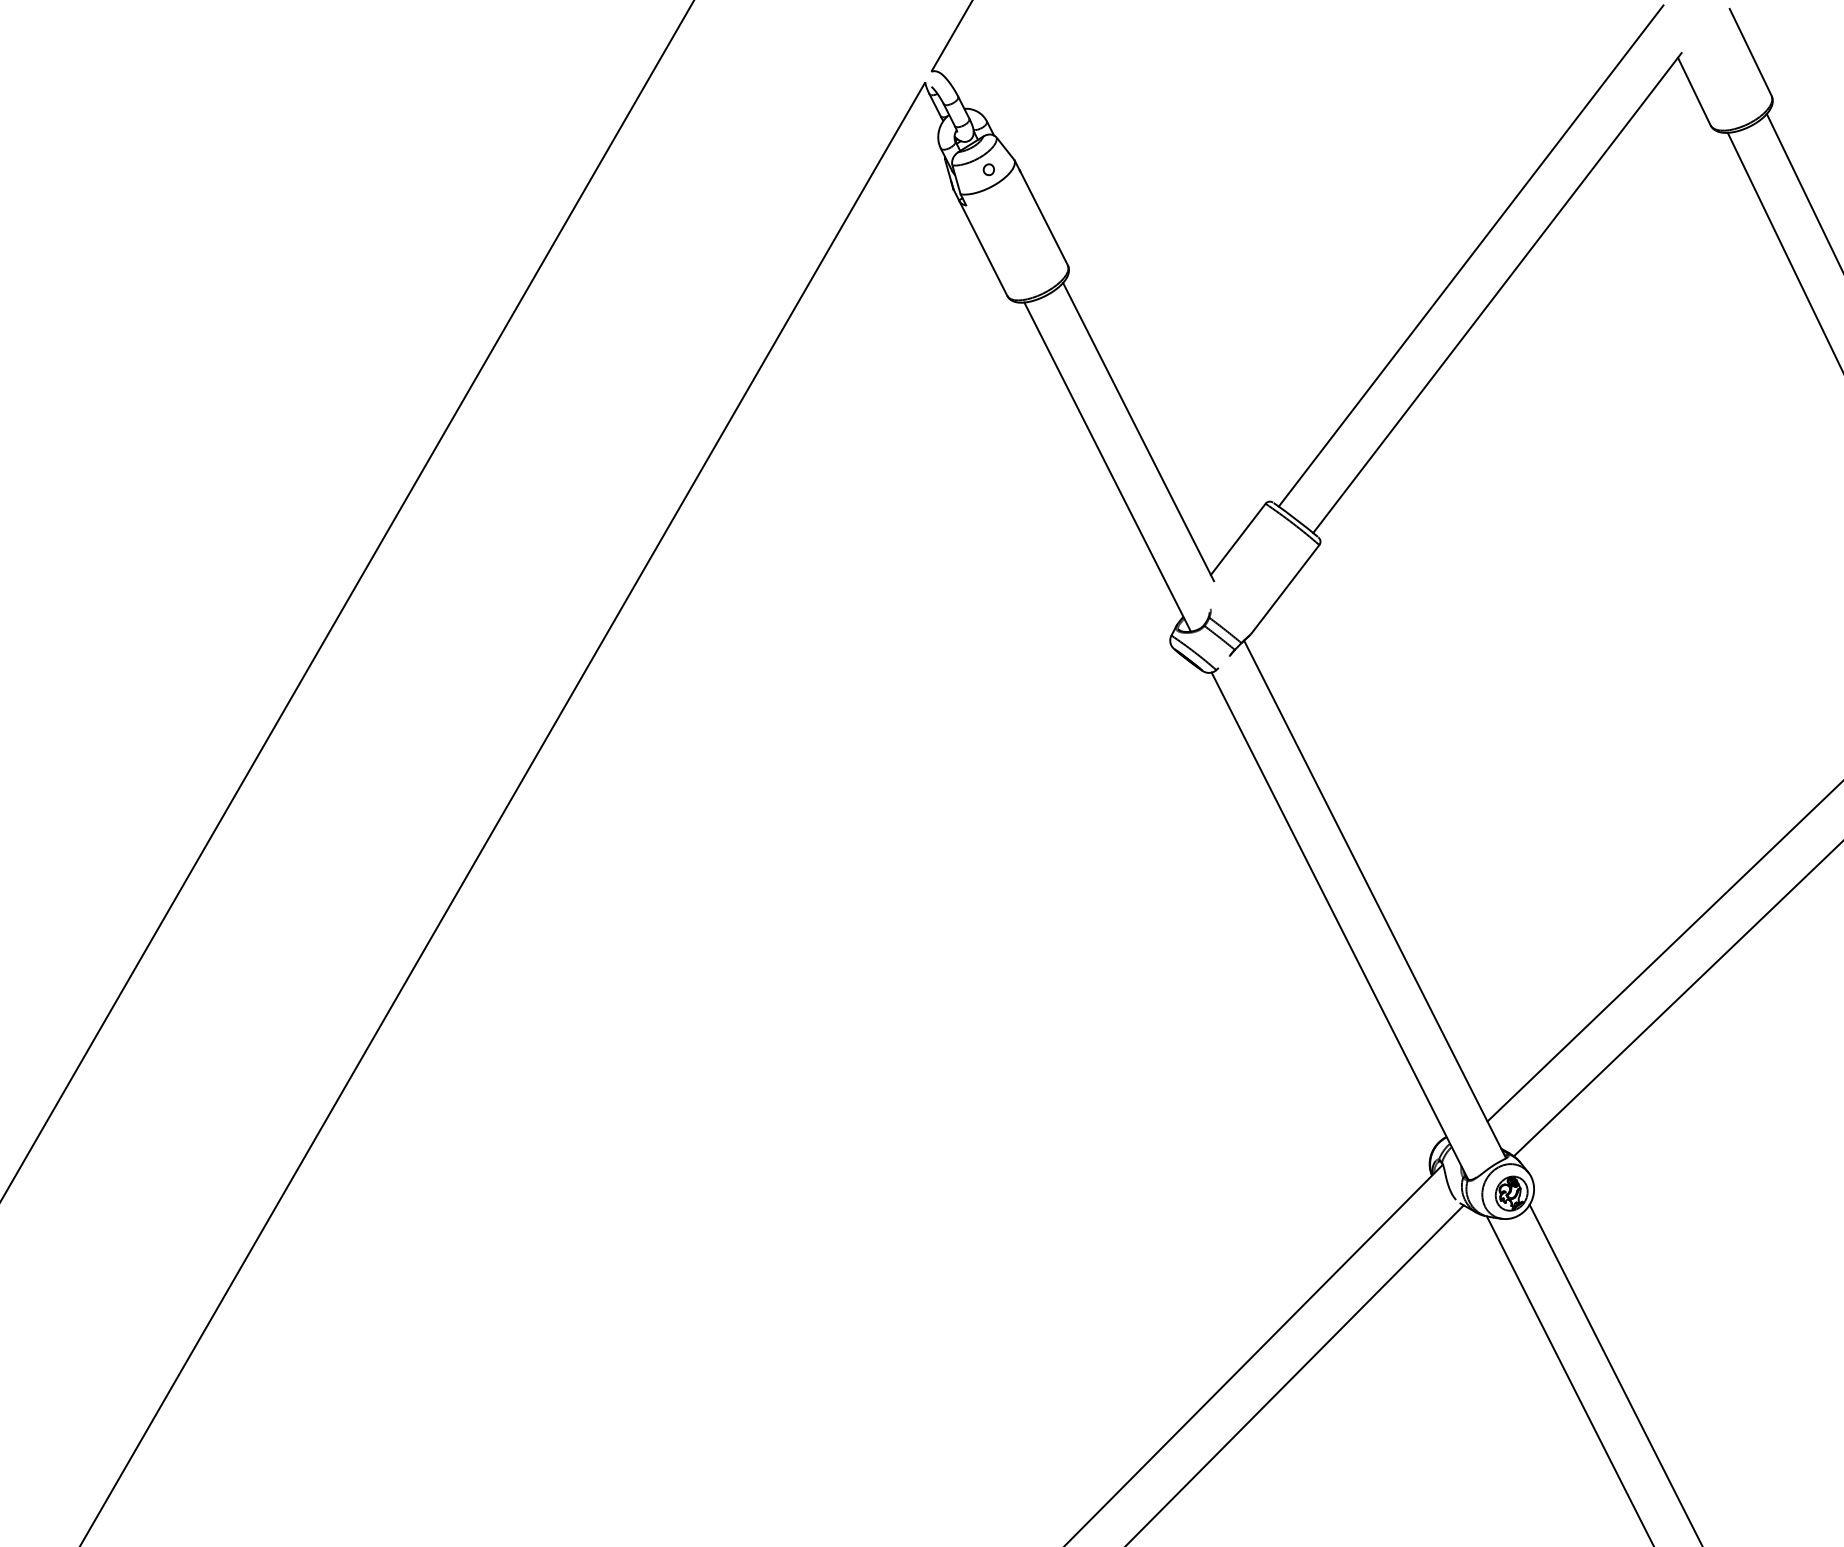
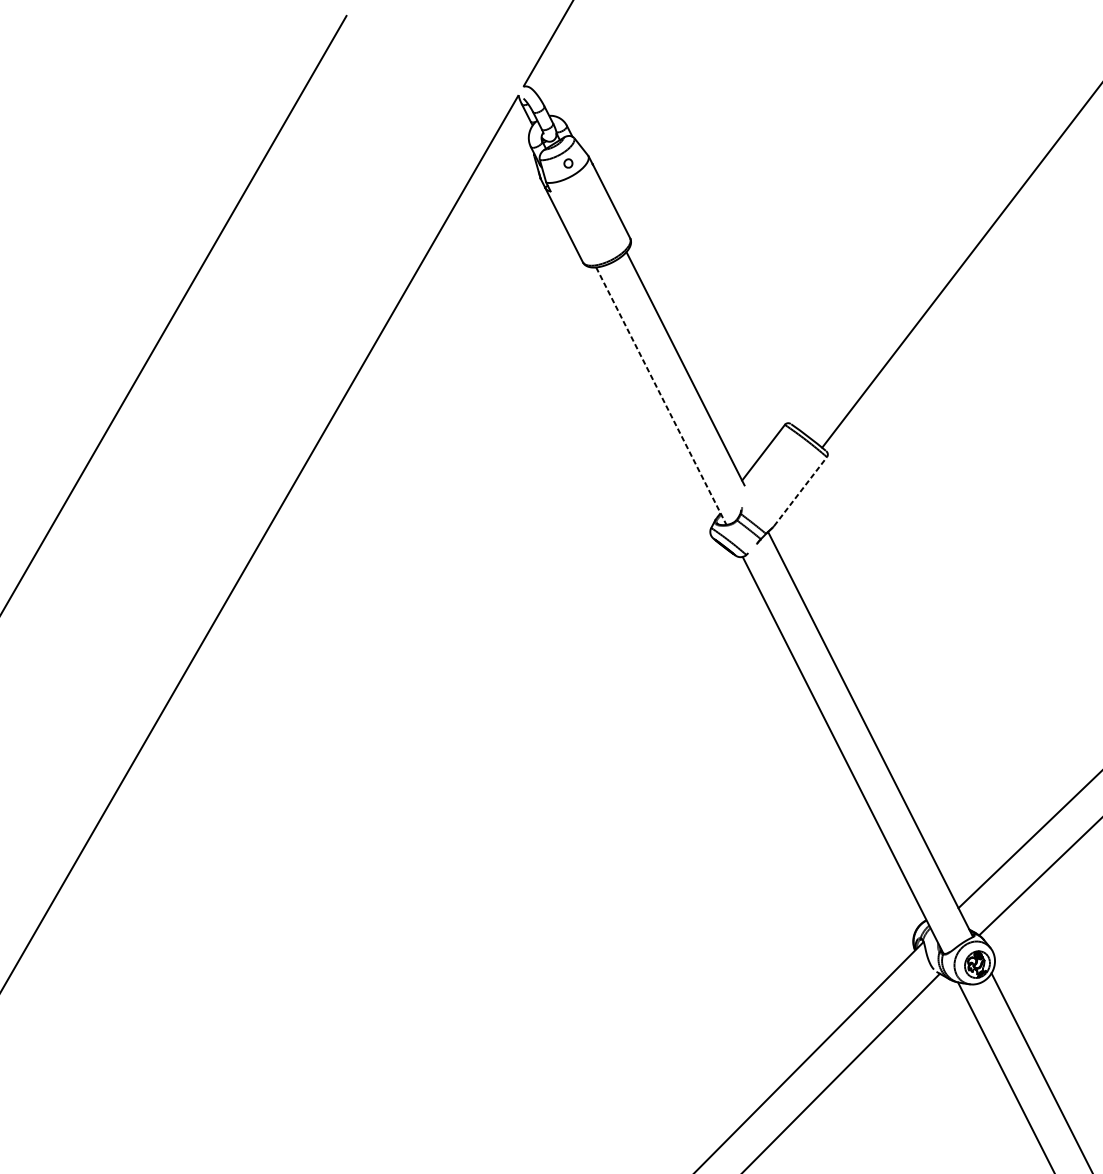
line: (1470, 255) -> (945, 230), removed
line: (1107, 467) -> (661, 396), solid -> dashed
line: (1285, 588) -> (800, 491), solid -> dashed

